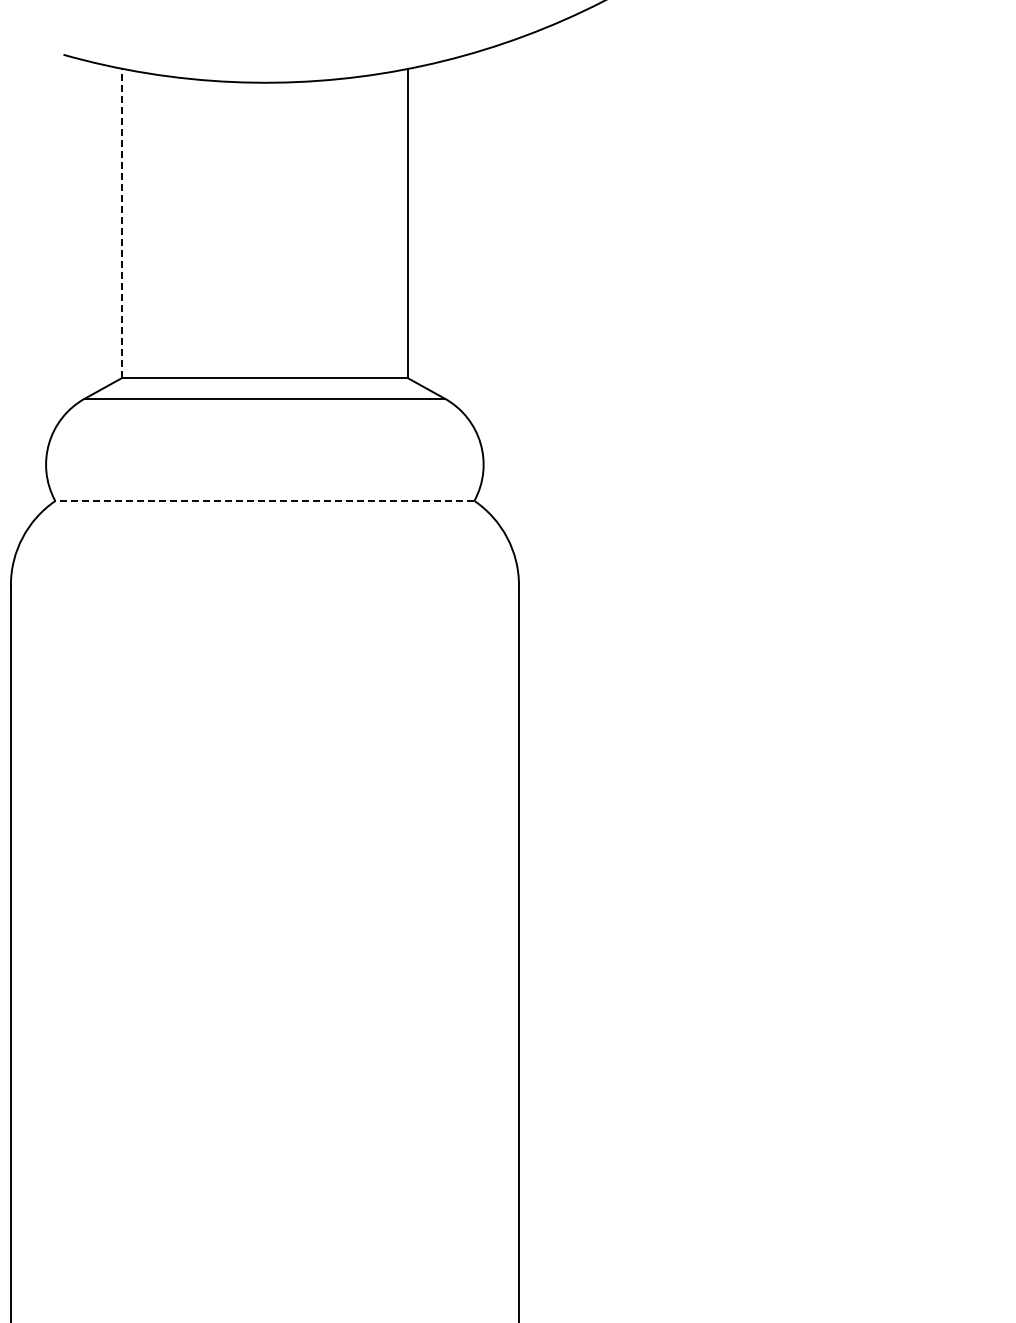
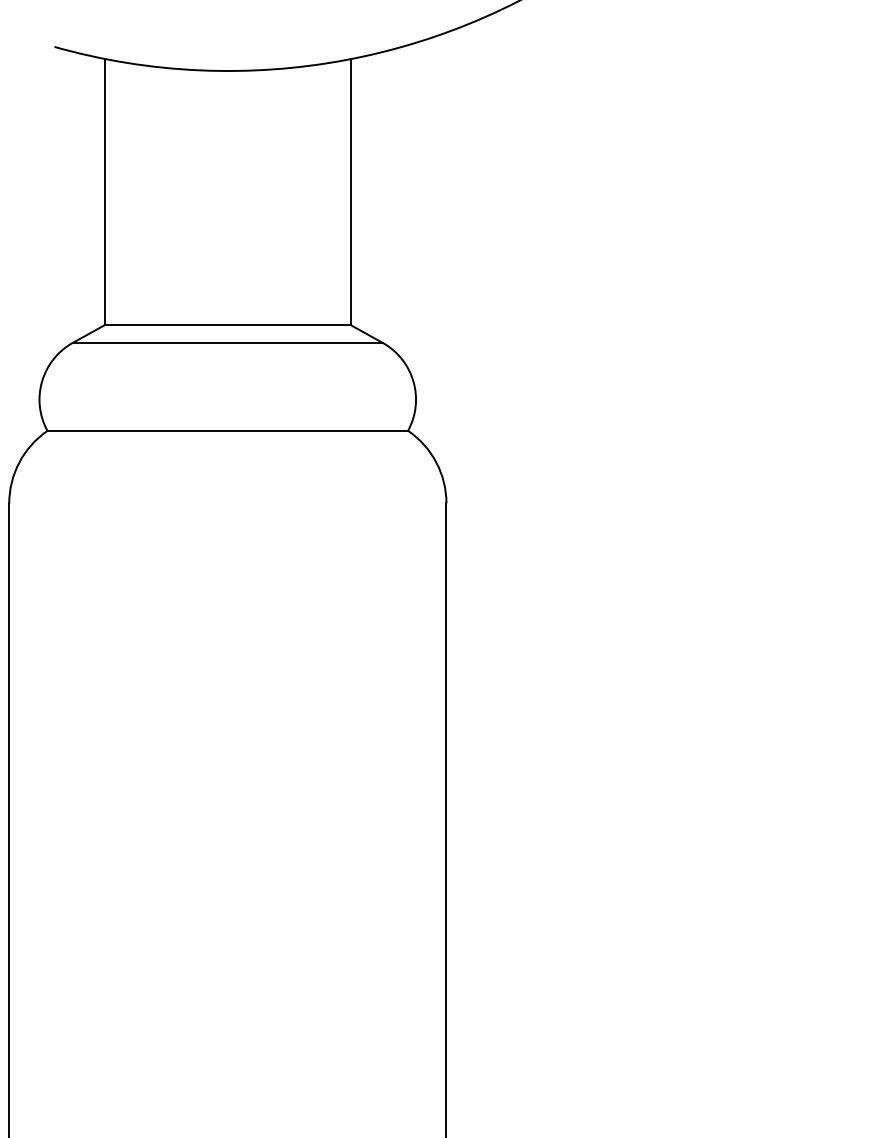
line: (121, 223) -> (104, 192), dashed -> solid
line: (264, 500) -> (227, 430), dashed -> solid

